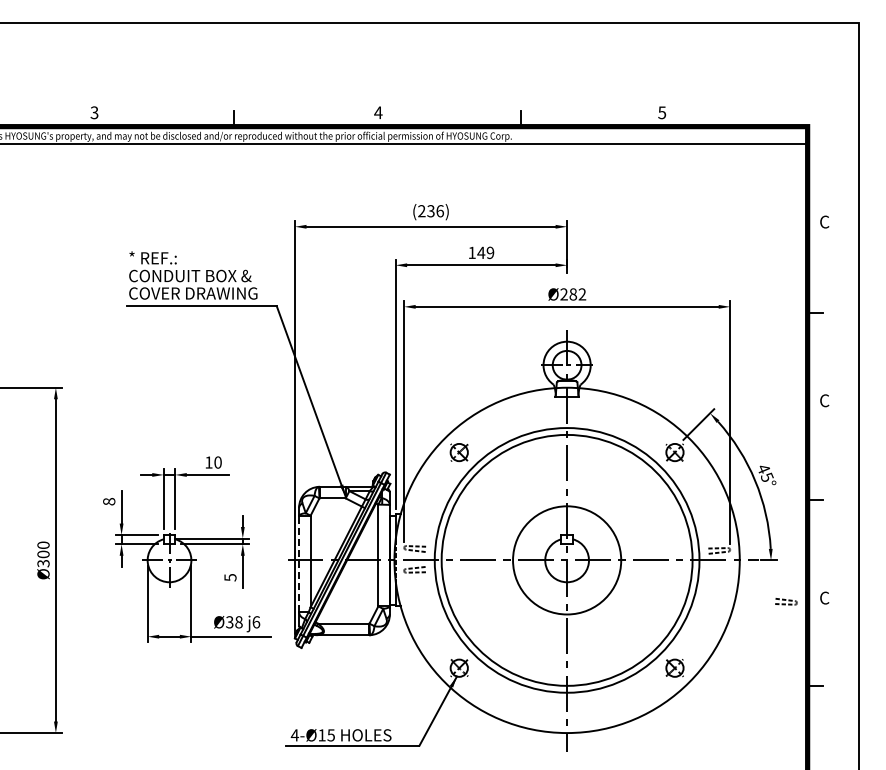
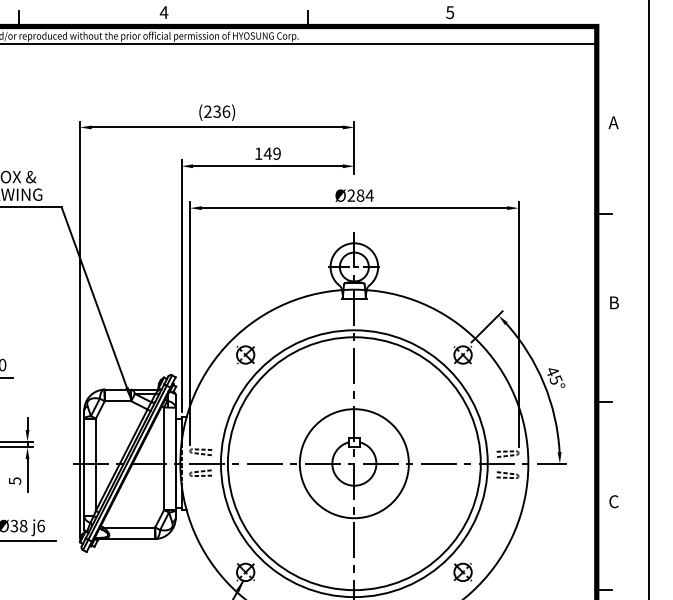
text: (824, 221) -> (613, 122), C -> A
text: (582, 294) -> (369, 195), Ø282 -> Ø284
text: (824, 400) -> (613, 302), C -> B
line: (299, 563) -> (84, 466), dashed -> solid
part: (786, 601) -> (507, 474), moved

